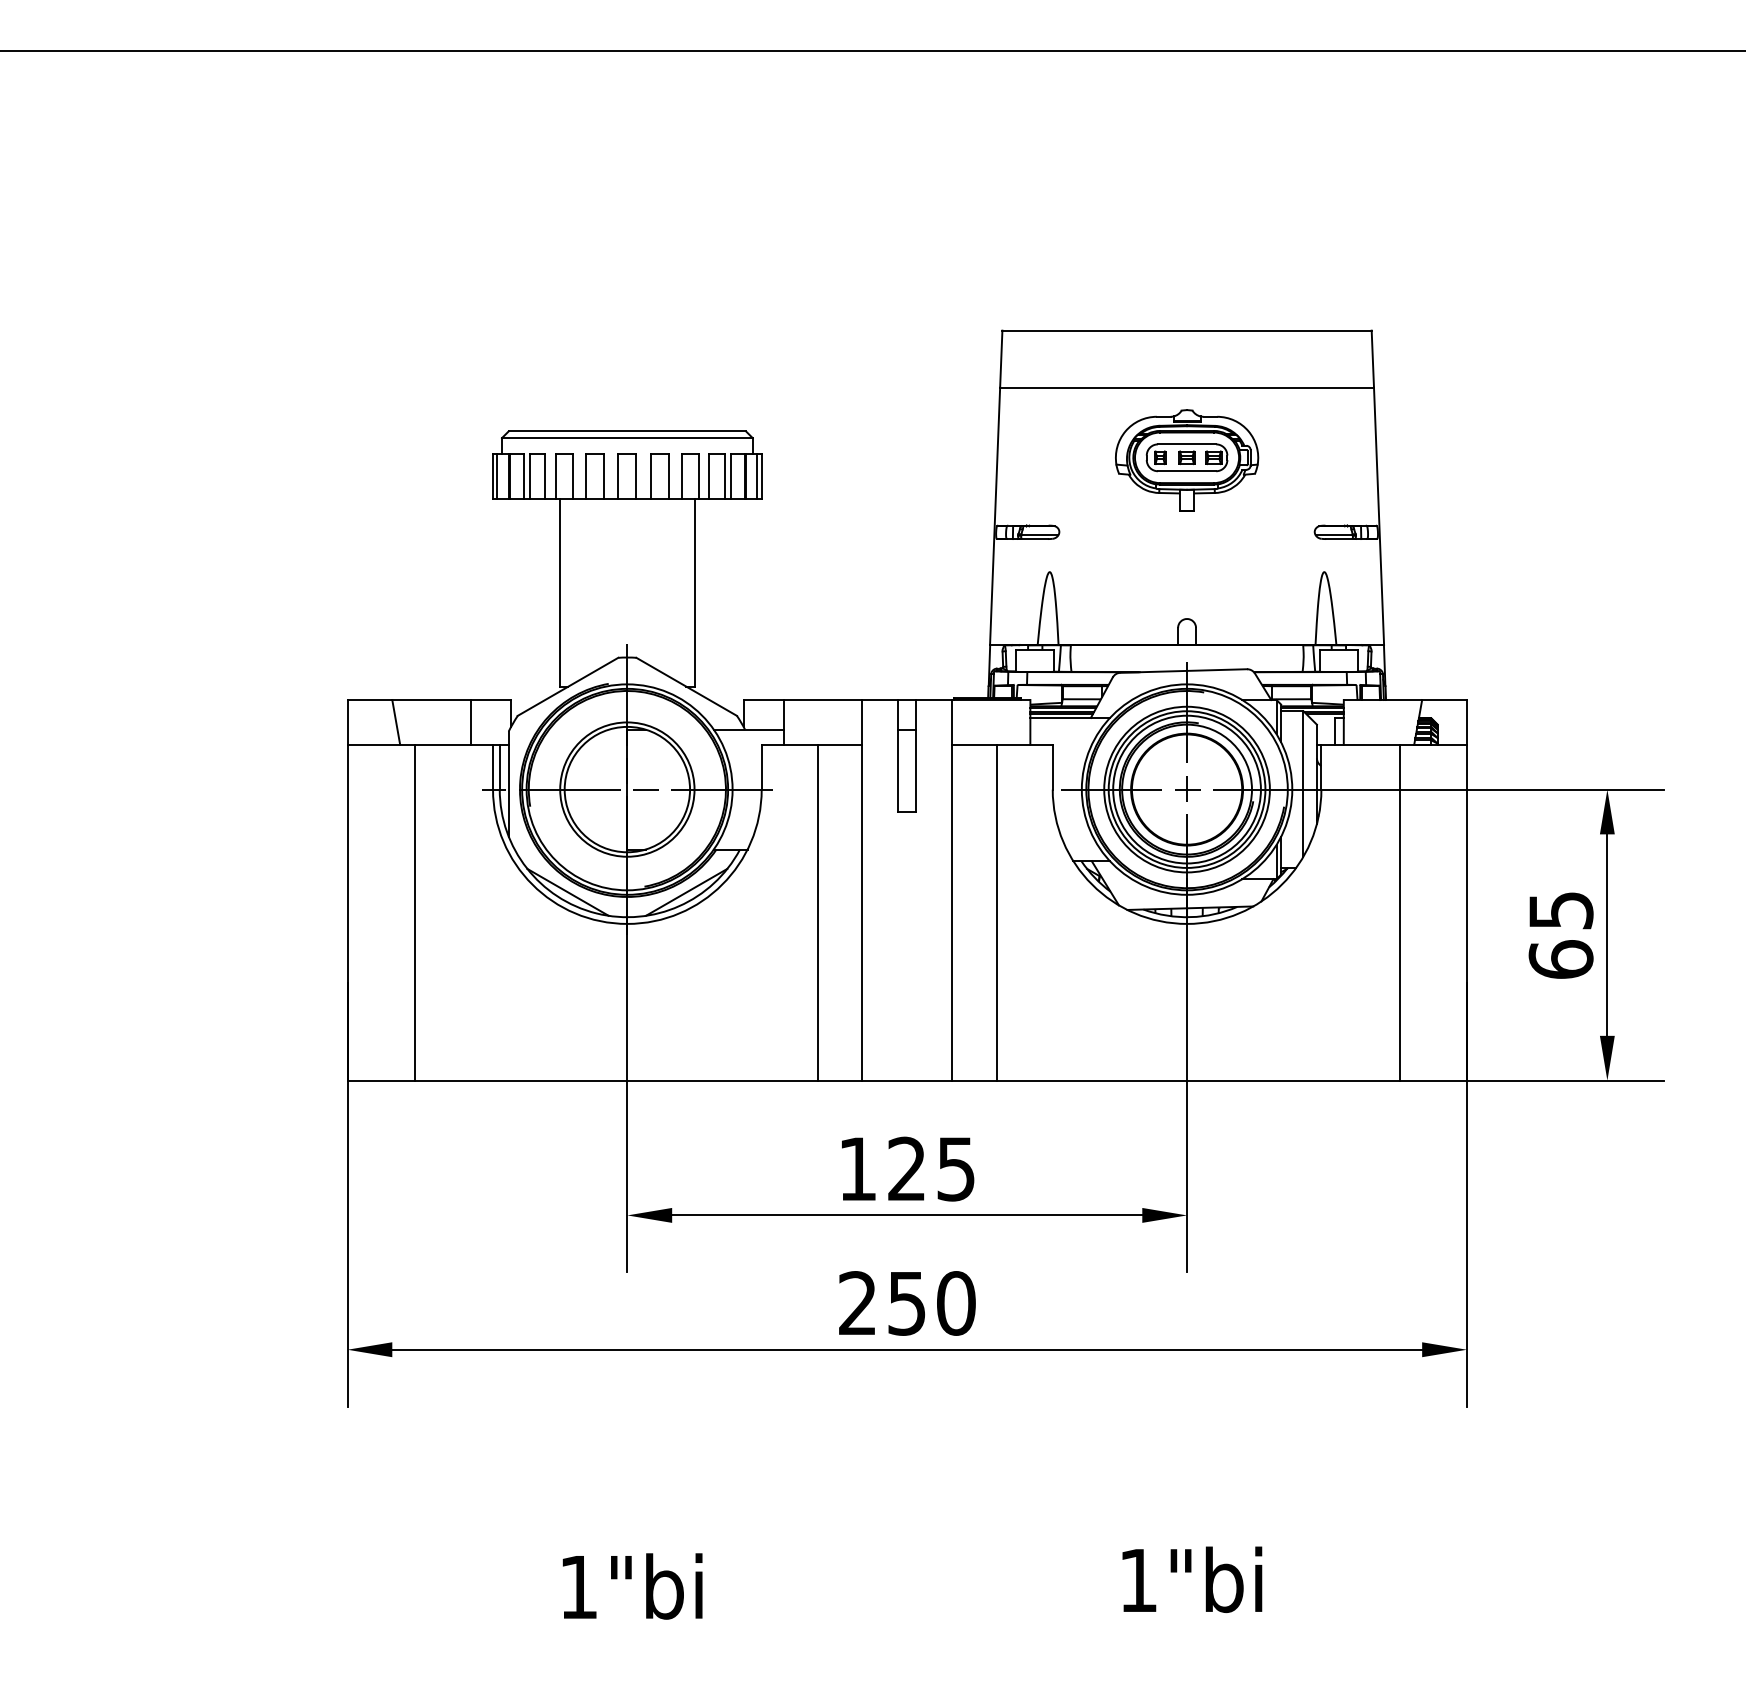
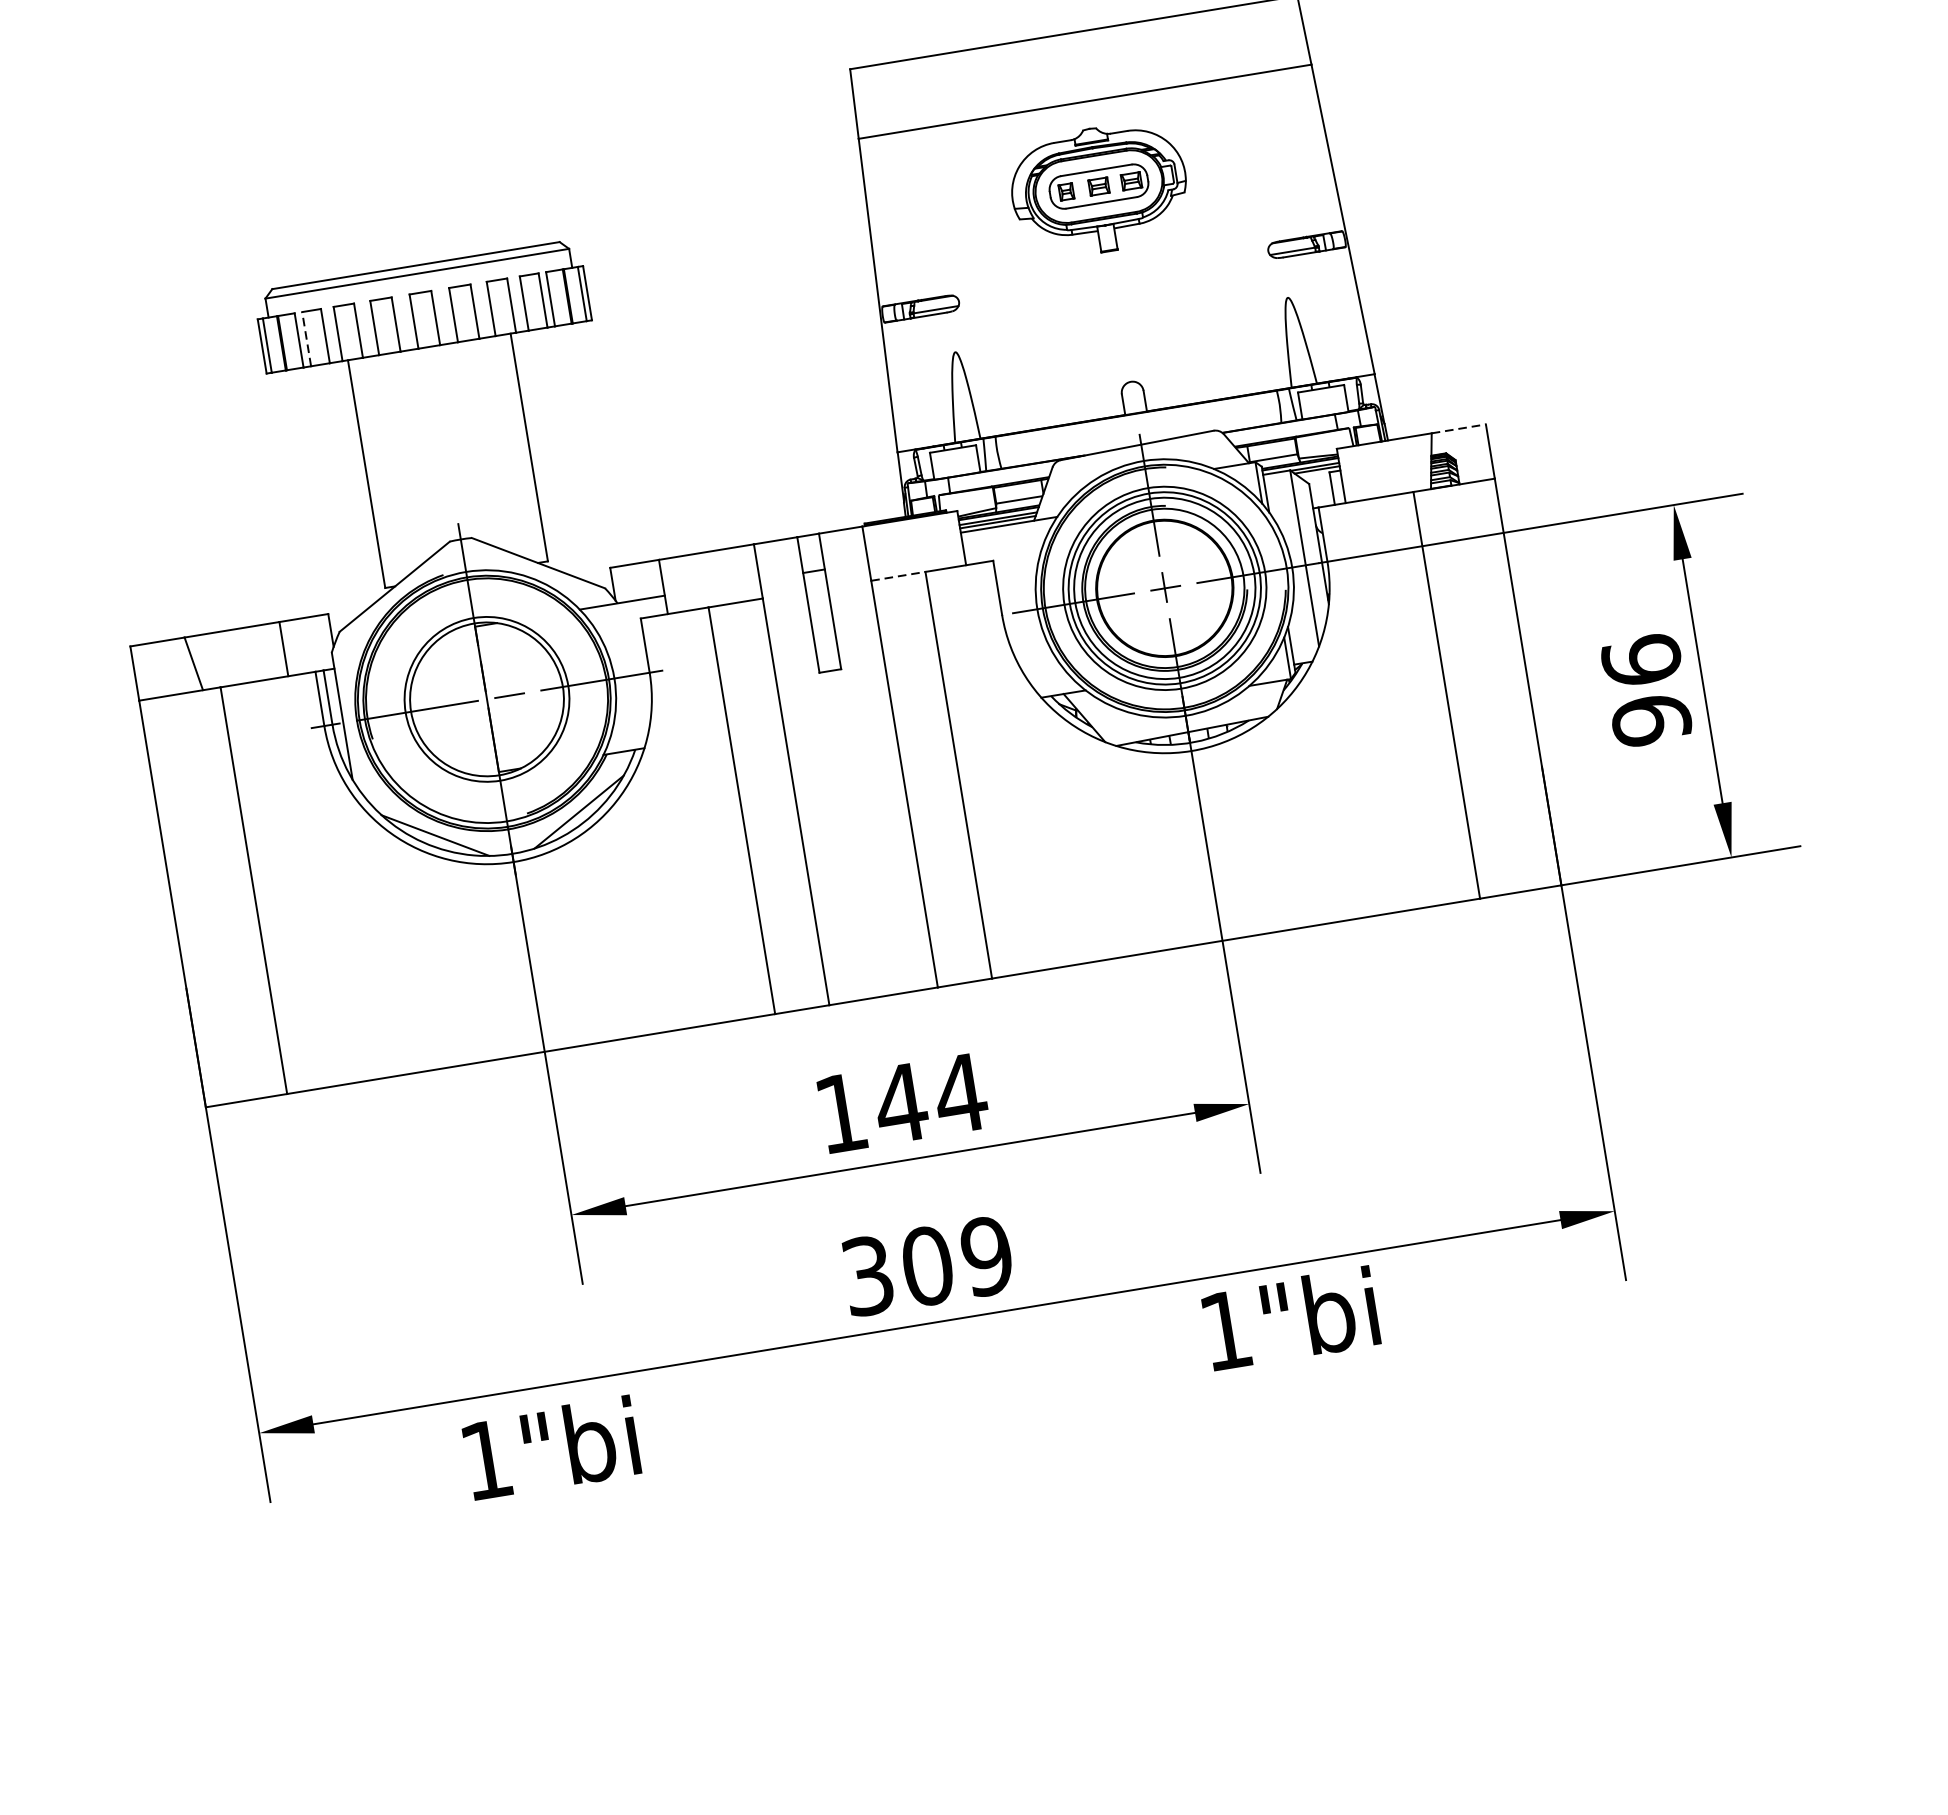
line: (529, 475) -> (306, 338), solid -> dashed
line: (1445, 700) -> (1460, 429), solid -> dashed
line: (974, 744) -> (898, 575), solid -> dashed
text: (1560, 934) -> (1645, 689), 65 -> 96
text: (931, 1168) -> (930, 1097), 125 -> 144
text: (907, 1303) -> (928, 1266), 250 -> 309
text: (1192, 1579) -> (1291, 1318), moved
text: (632, 1586) -> (551, 1448), moved

